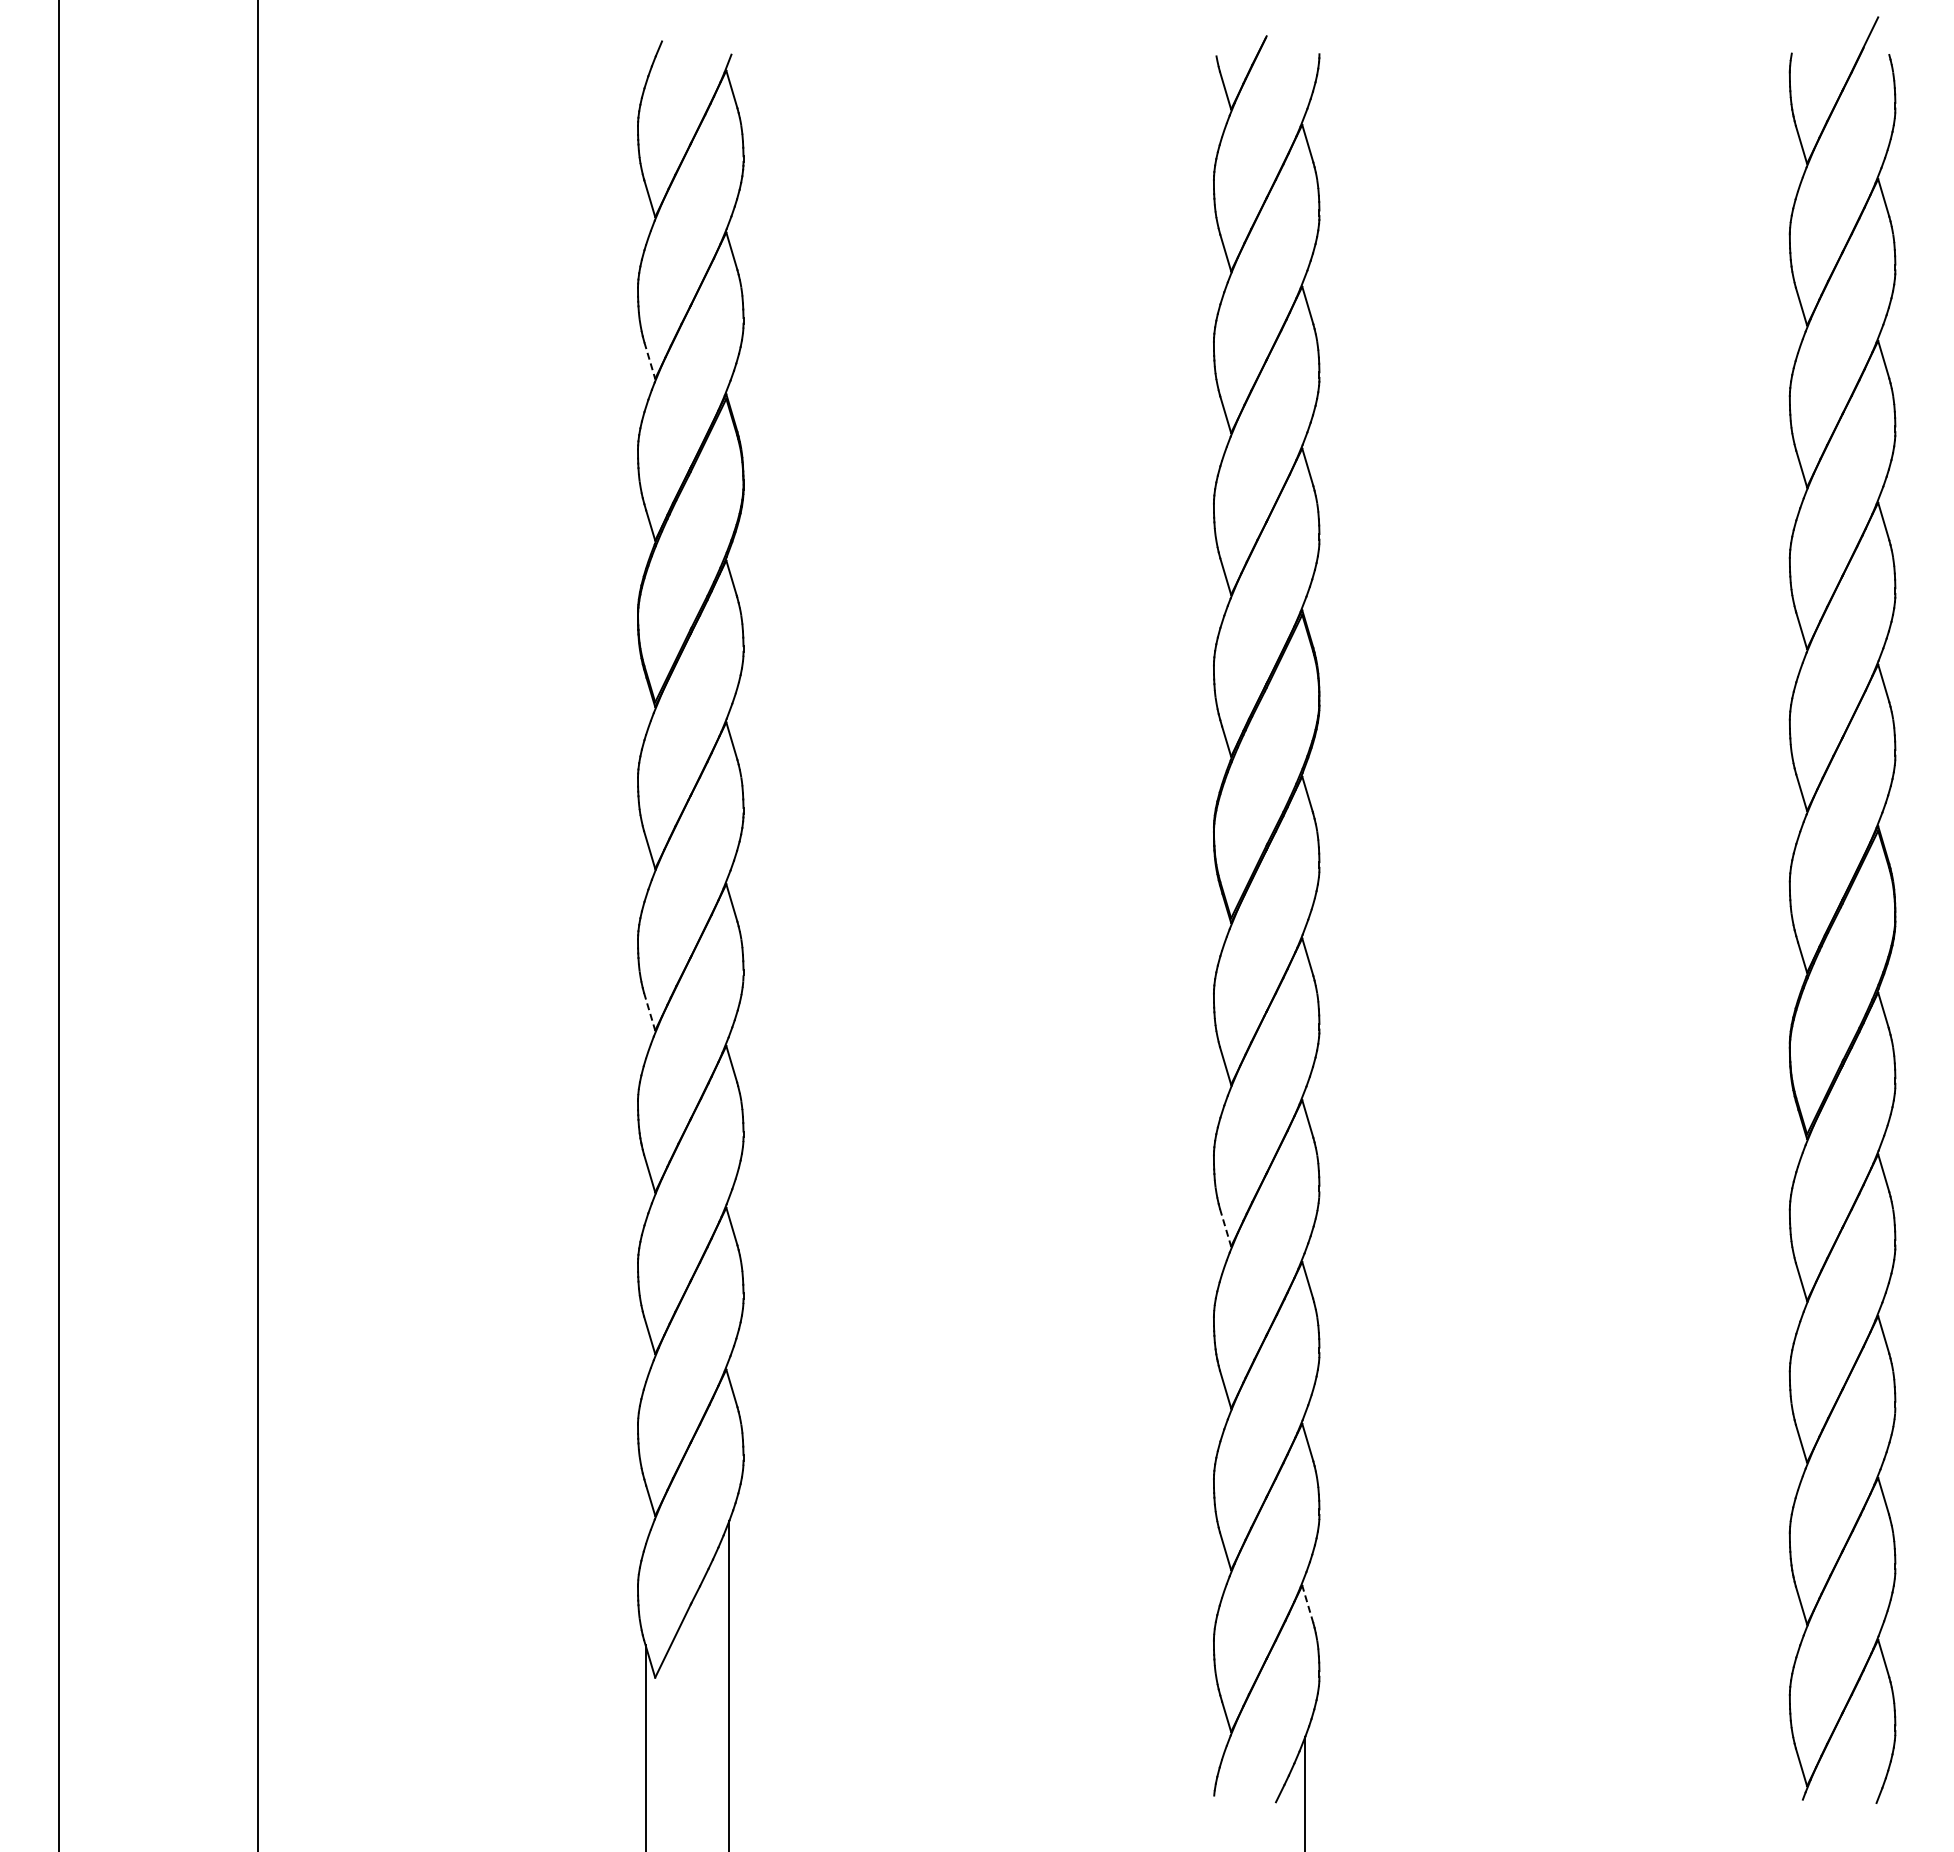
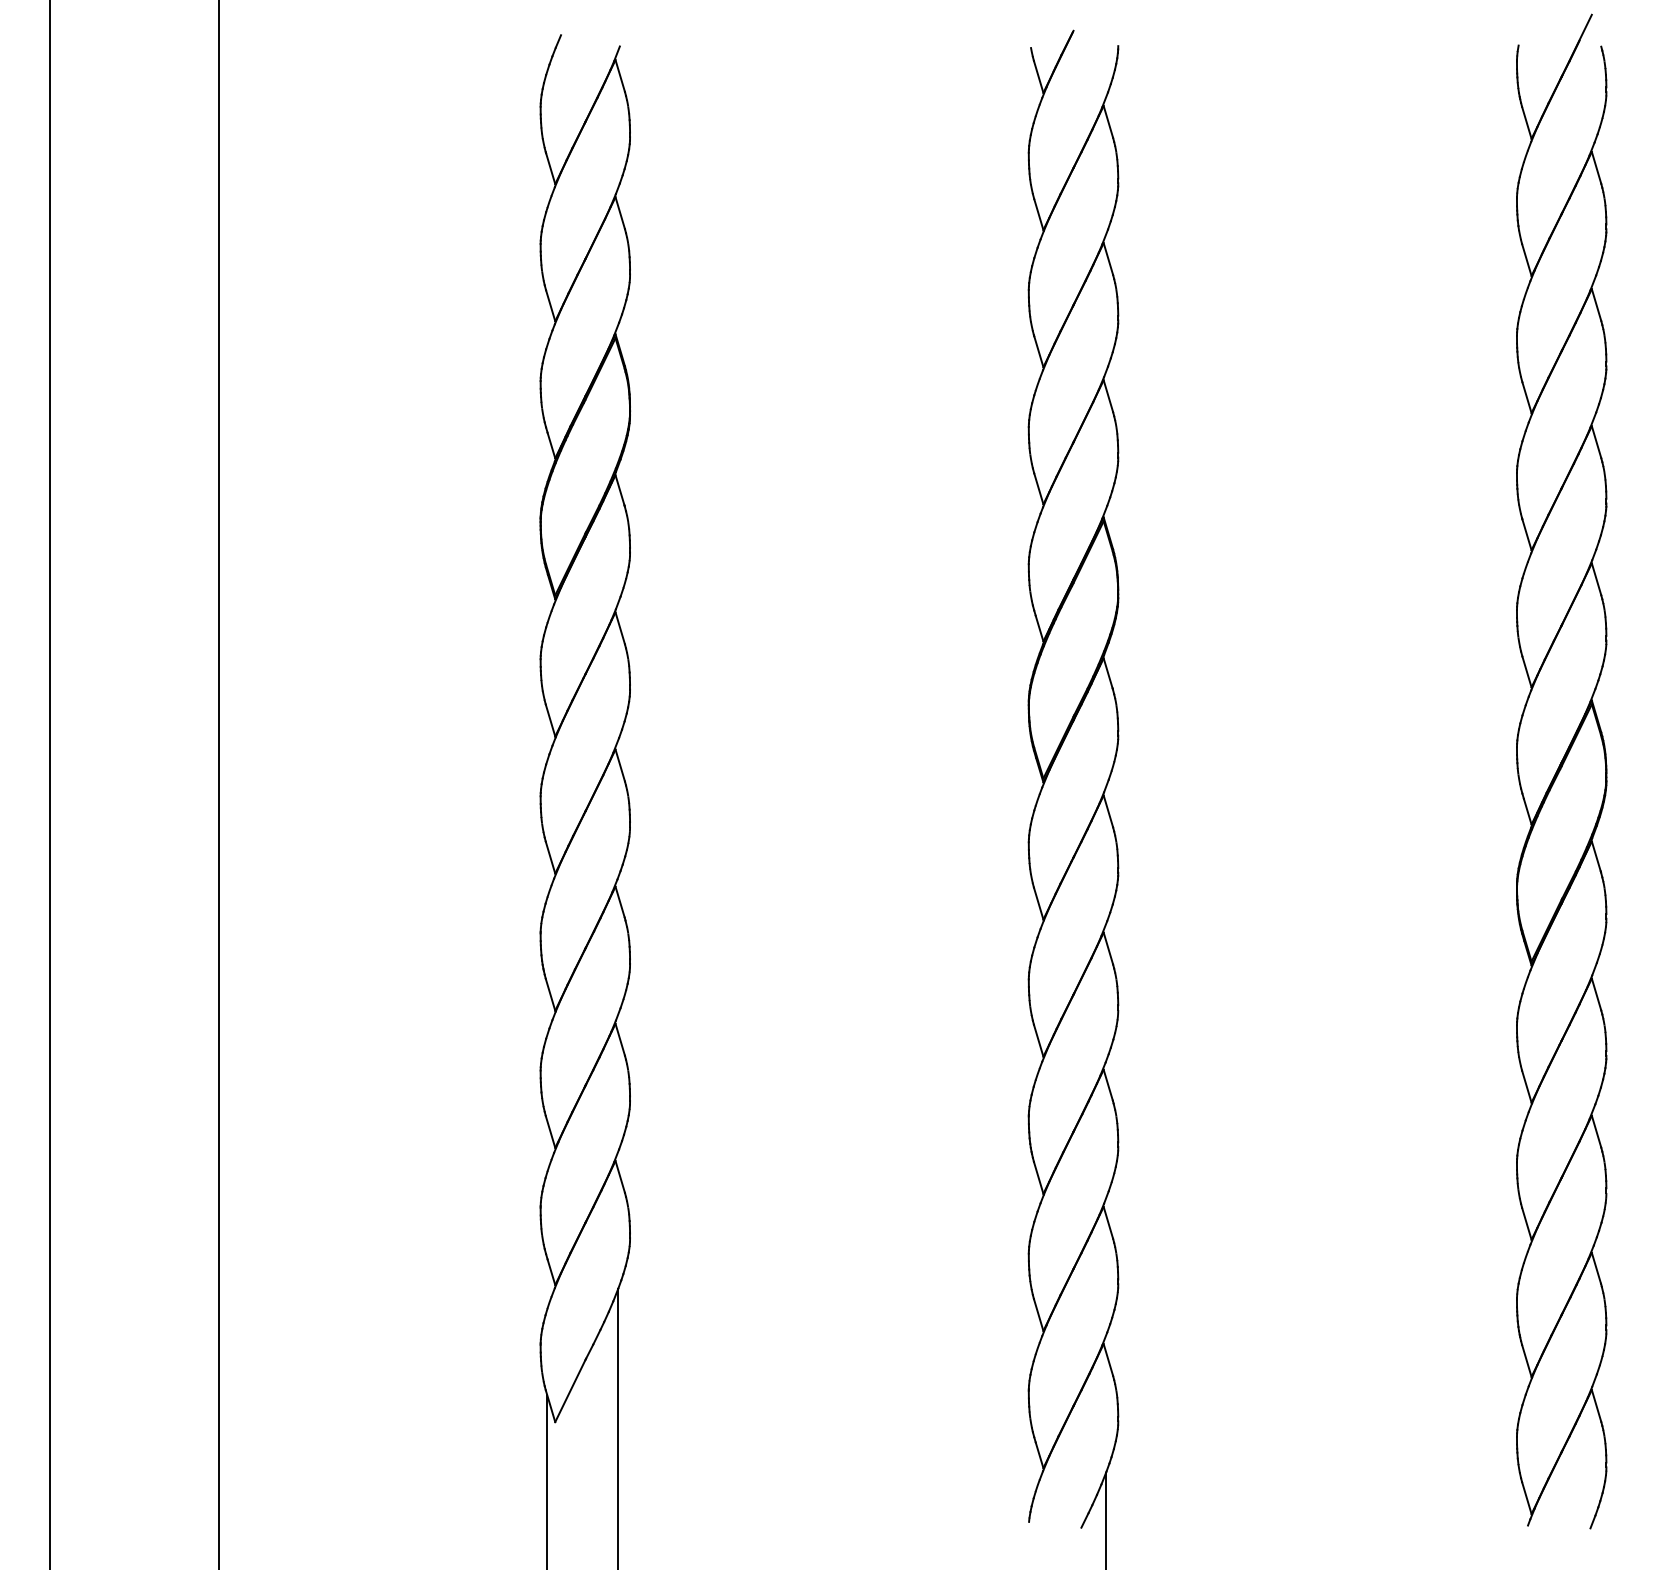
line: (649, 361) -> (550, 306), dashed -> solid
line: (649, 1011) -> (550, 857), dashed -> solid
line: (1225, 1227) -> (1038, 1040), dashed -> solid
line: (1307, 1604) -> (1108, 1360), dashed -> solid

